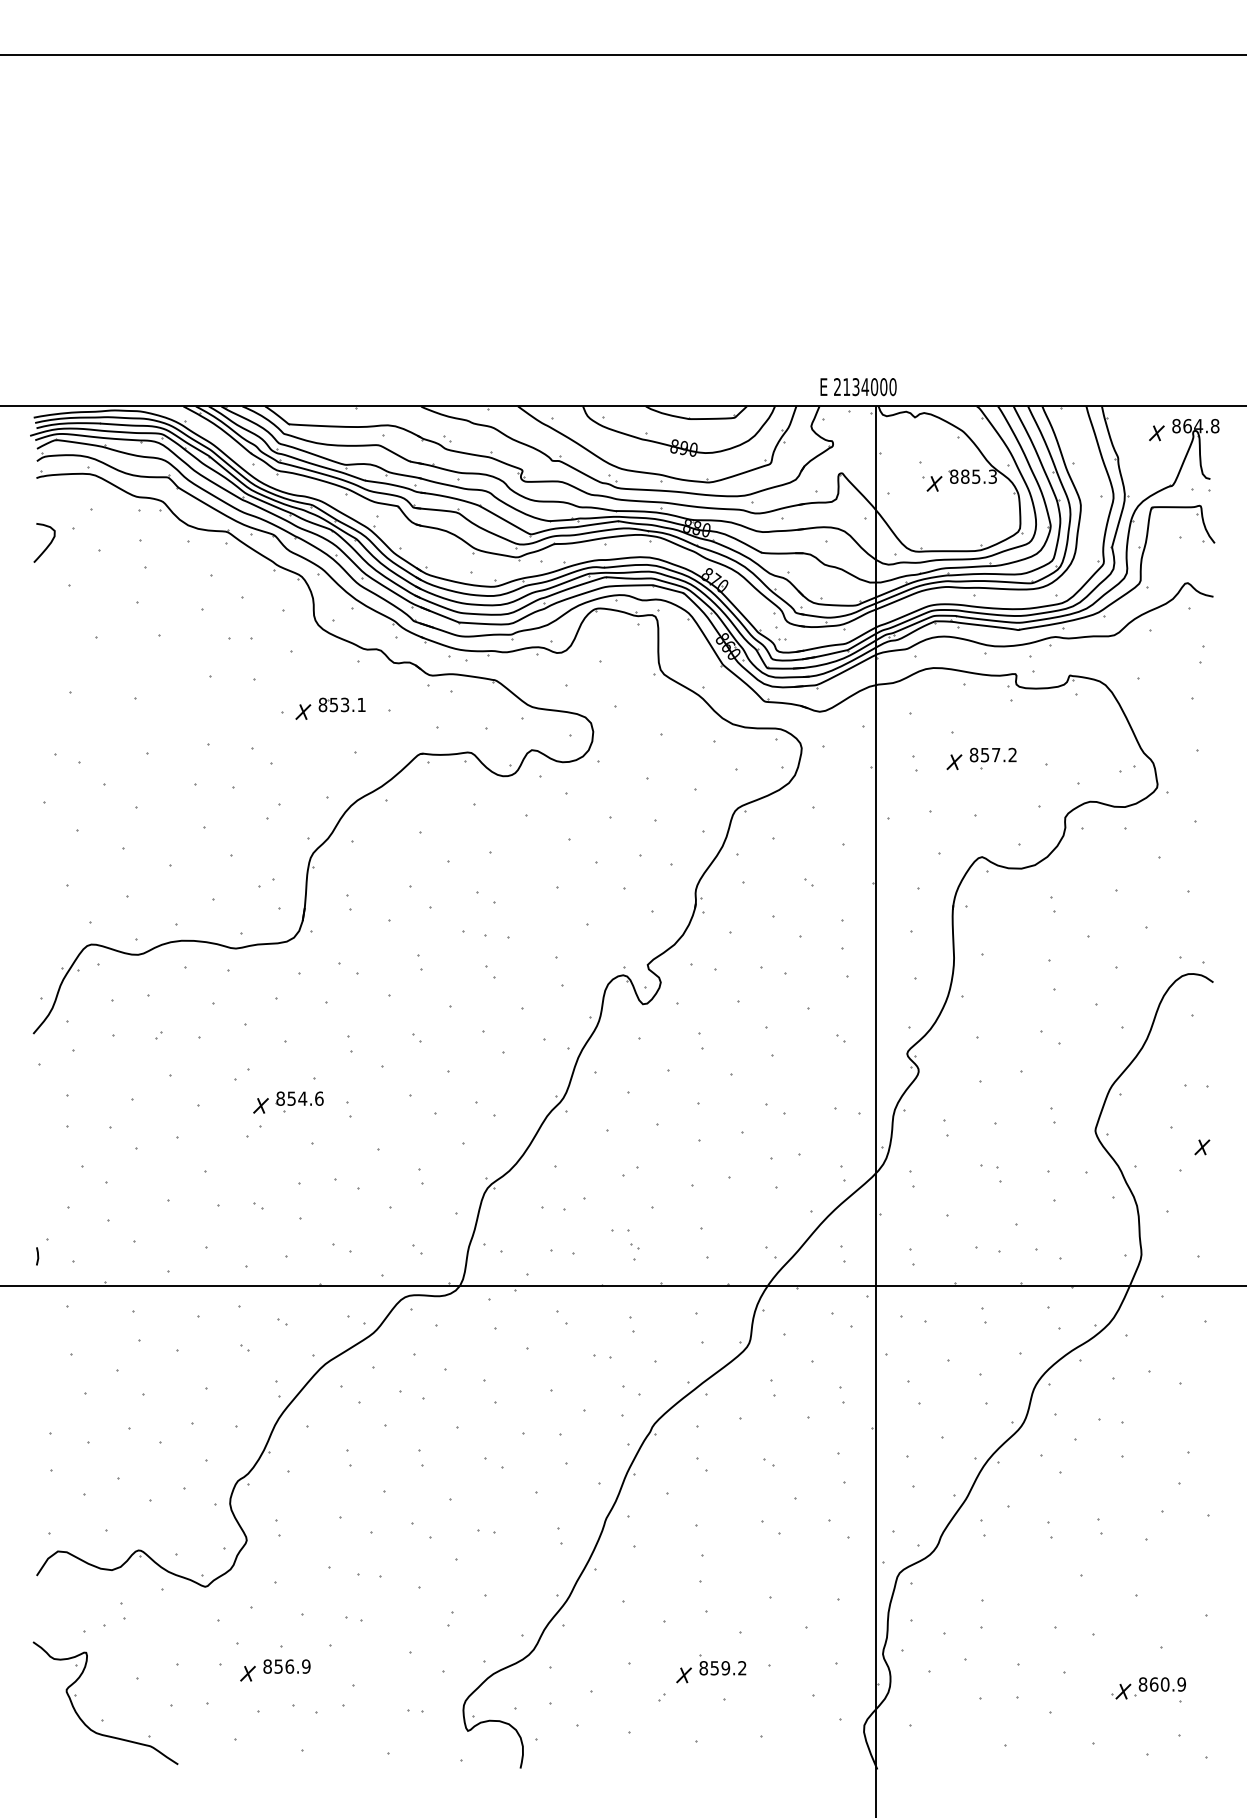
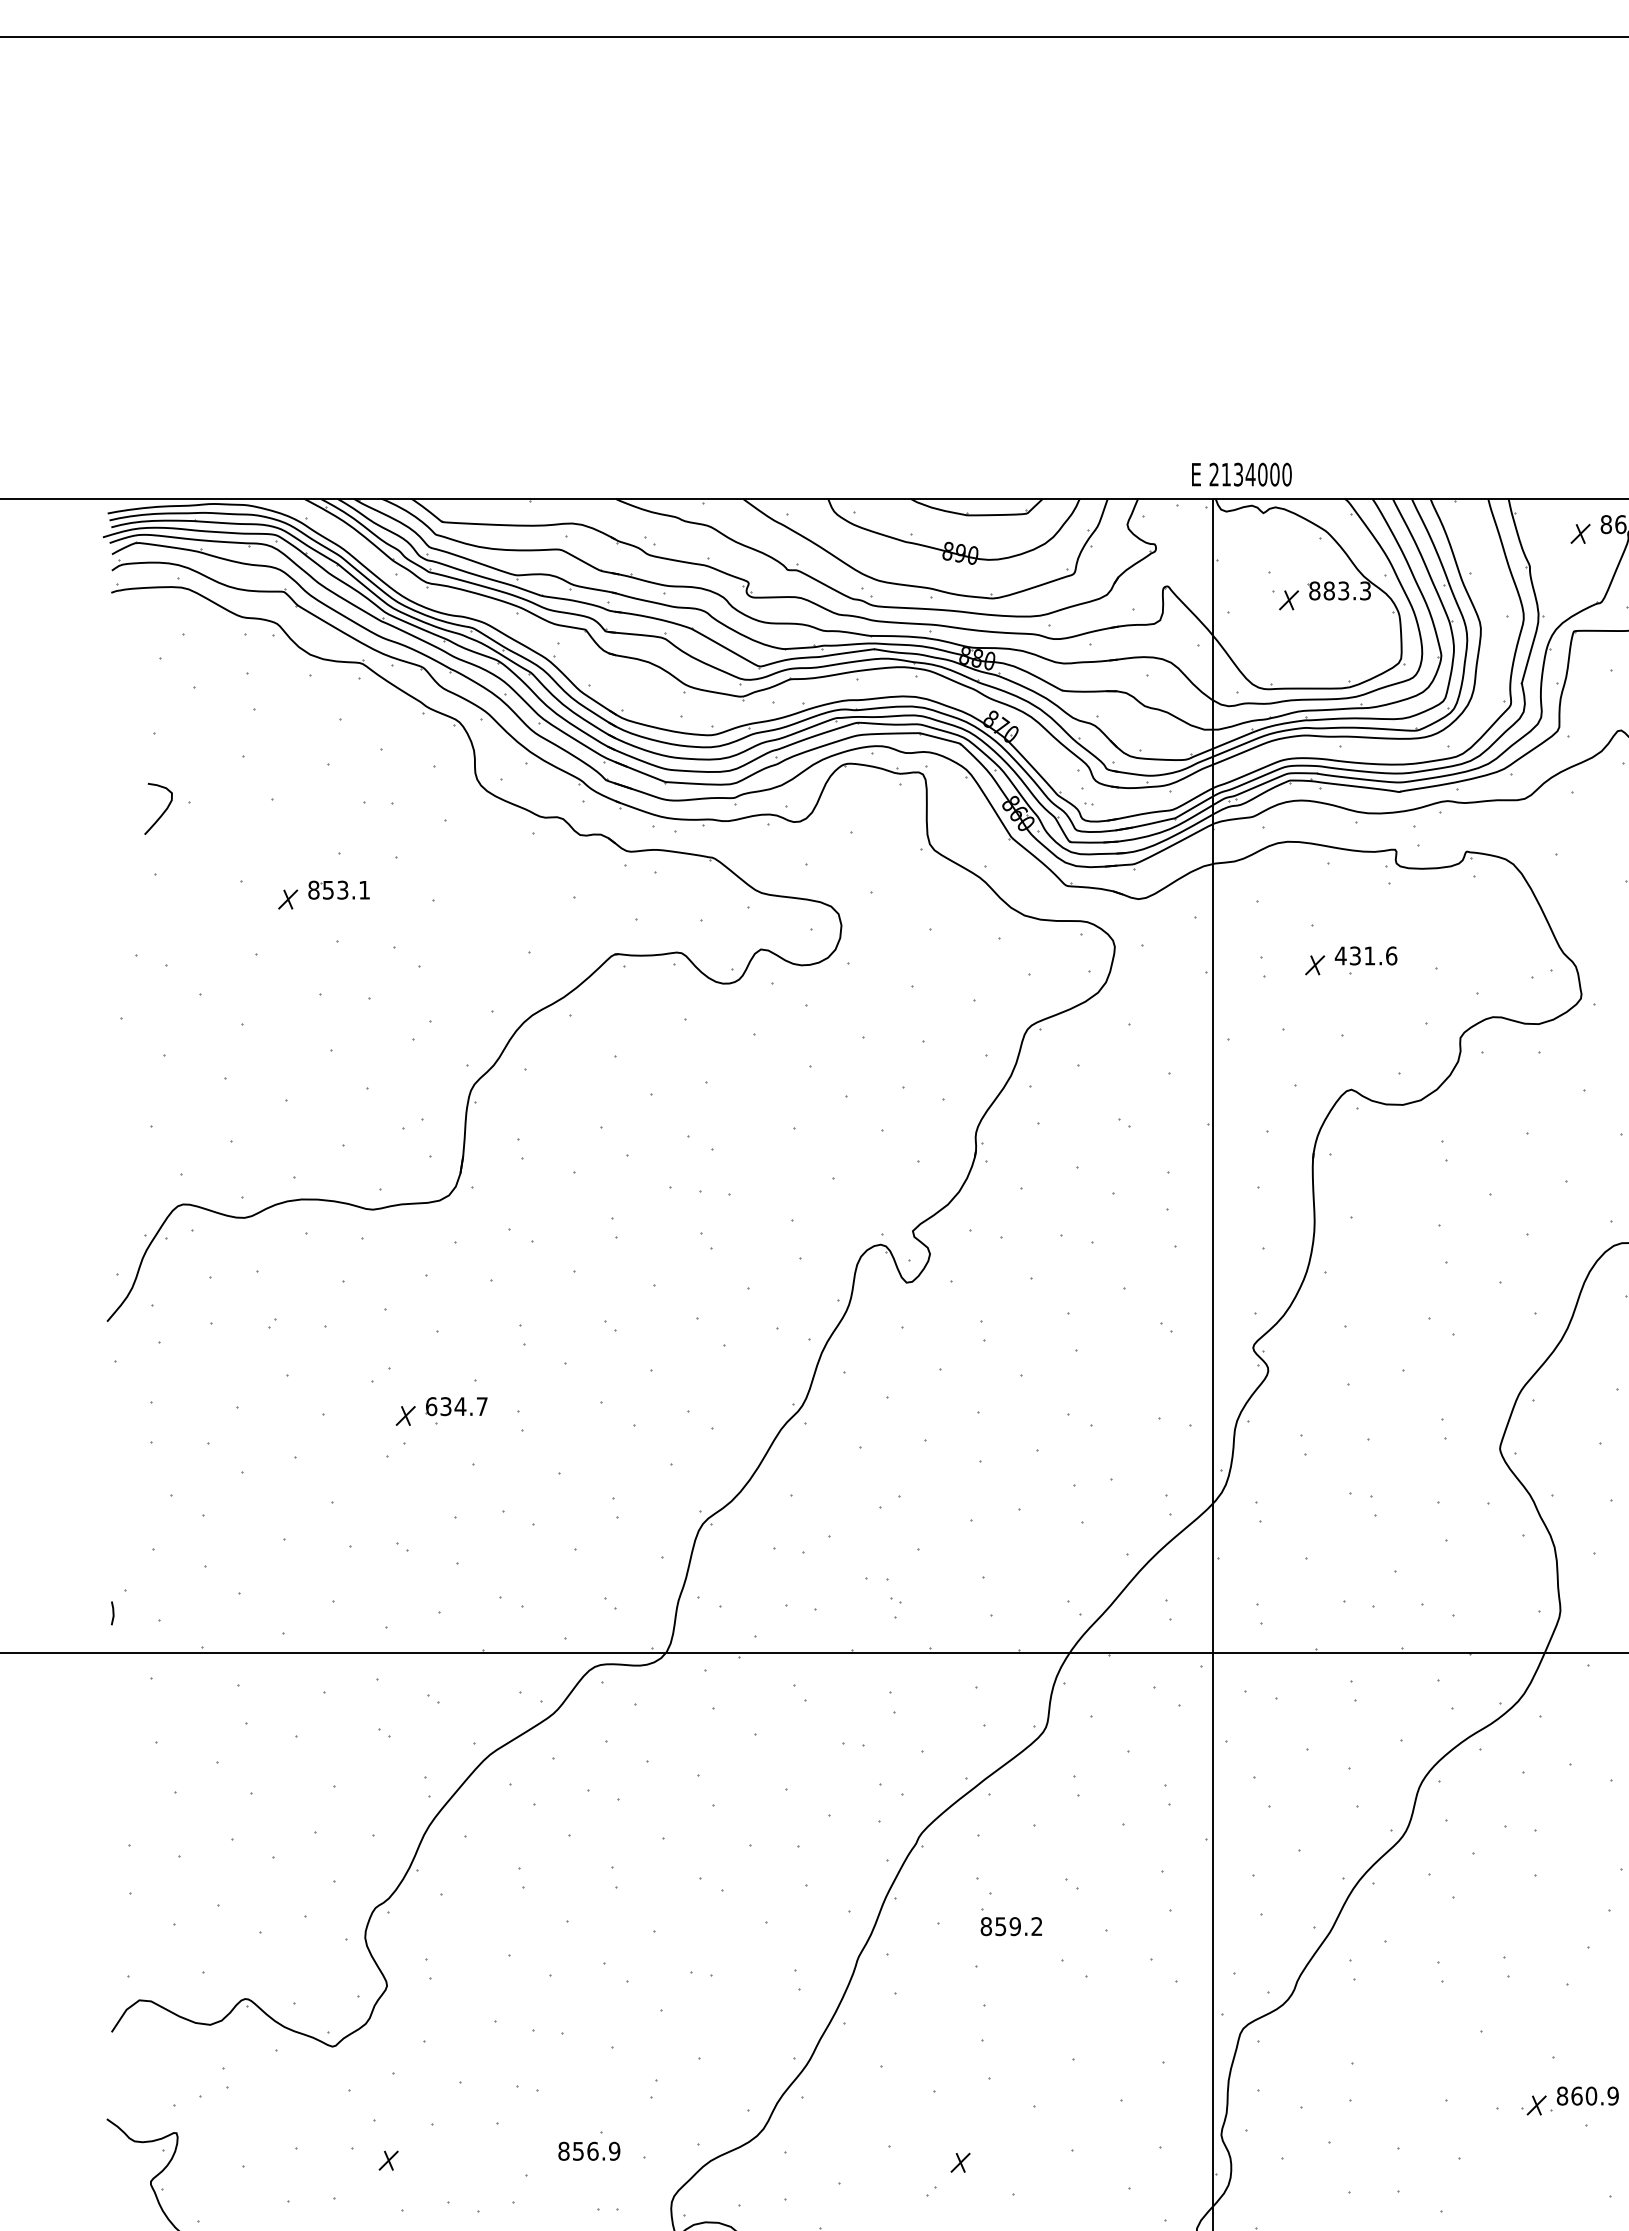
text: (858, 387) -> (1241, 475), moved
text: (976, 476) -> (1344, 590), 885.3 -> 883.3
curve: (47, 545) -> (162, 812), moved
part: (330, 708) -> (323, 894), moved
text: (993, 754) -> (1366, 955), 857.2 -> 431.6
text: (299, 1098) -> (456, 1406), 854.6 -> 634.7
part: (722, 1664) -> (1010, 1921), moved
text: (286, 1666) -> (588, 2151), moved
part: (1148, 1688) -> (1569, 2101), moved

